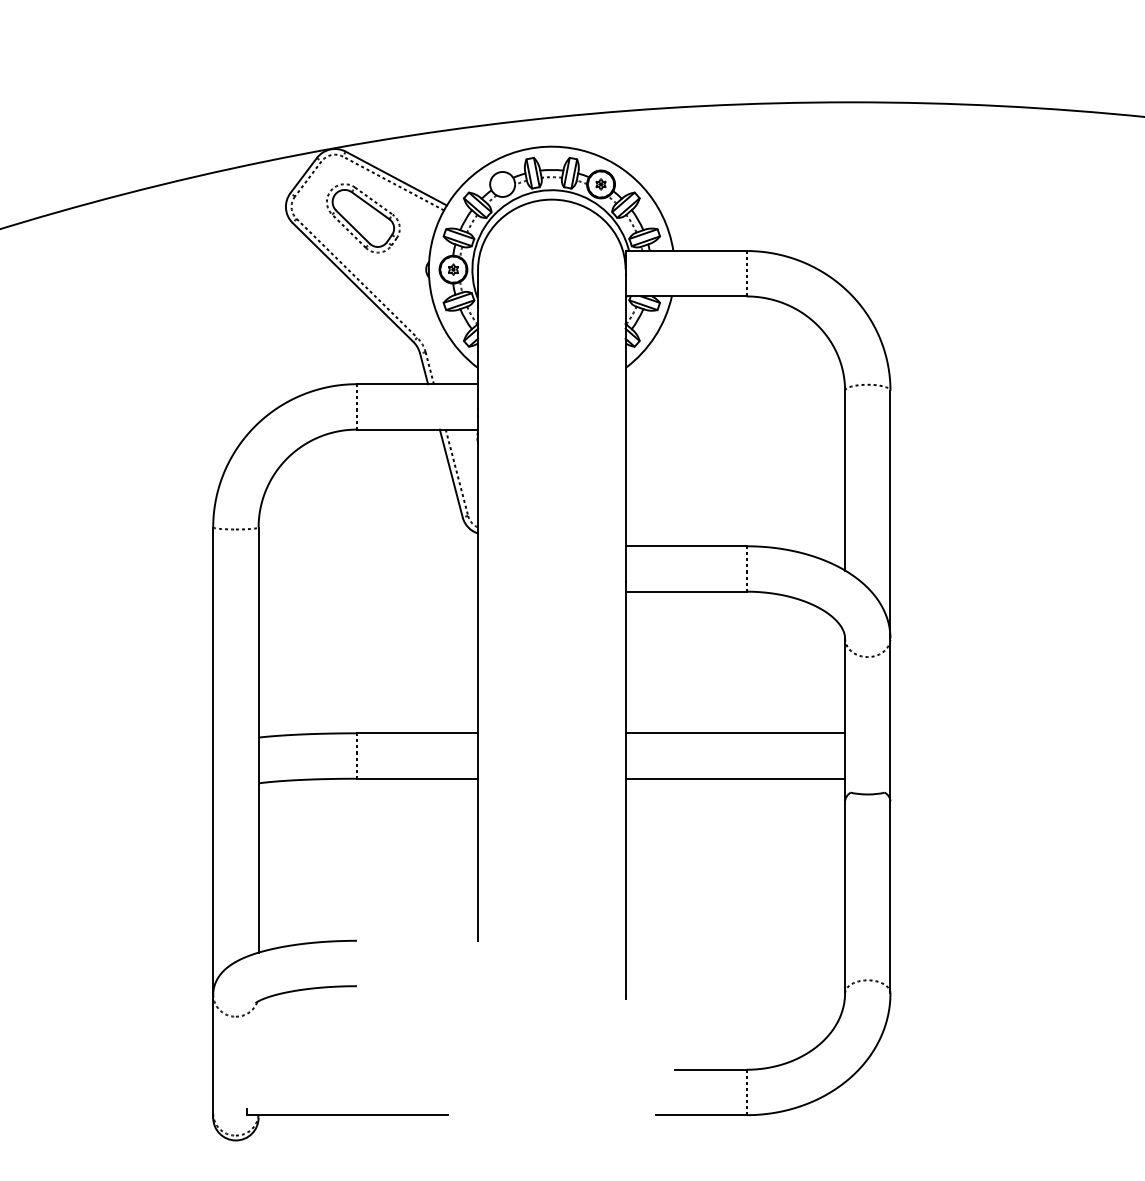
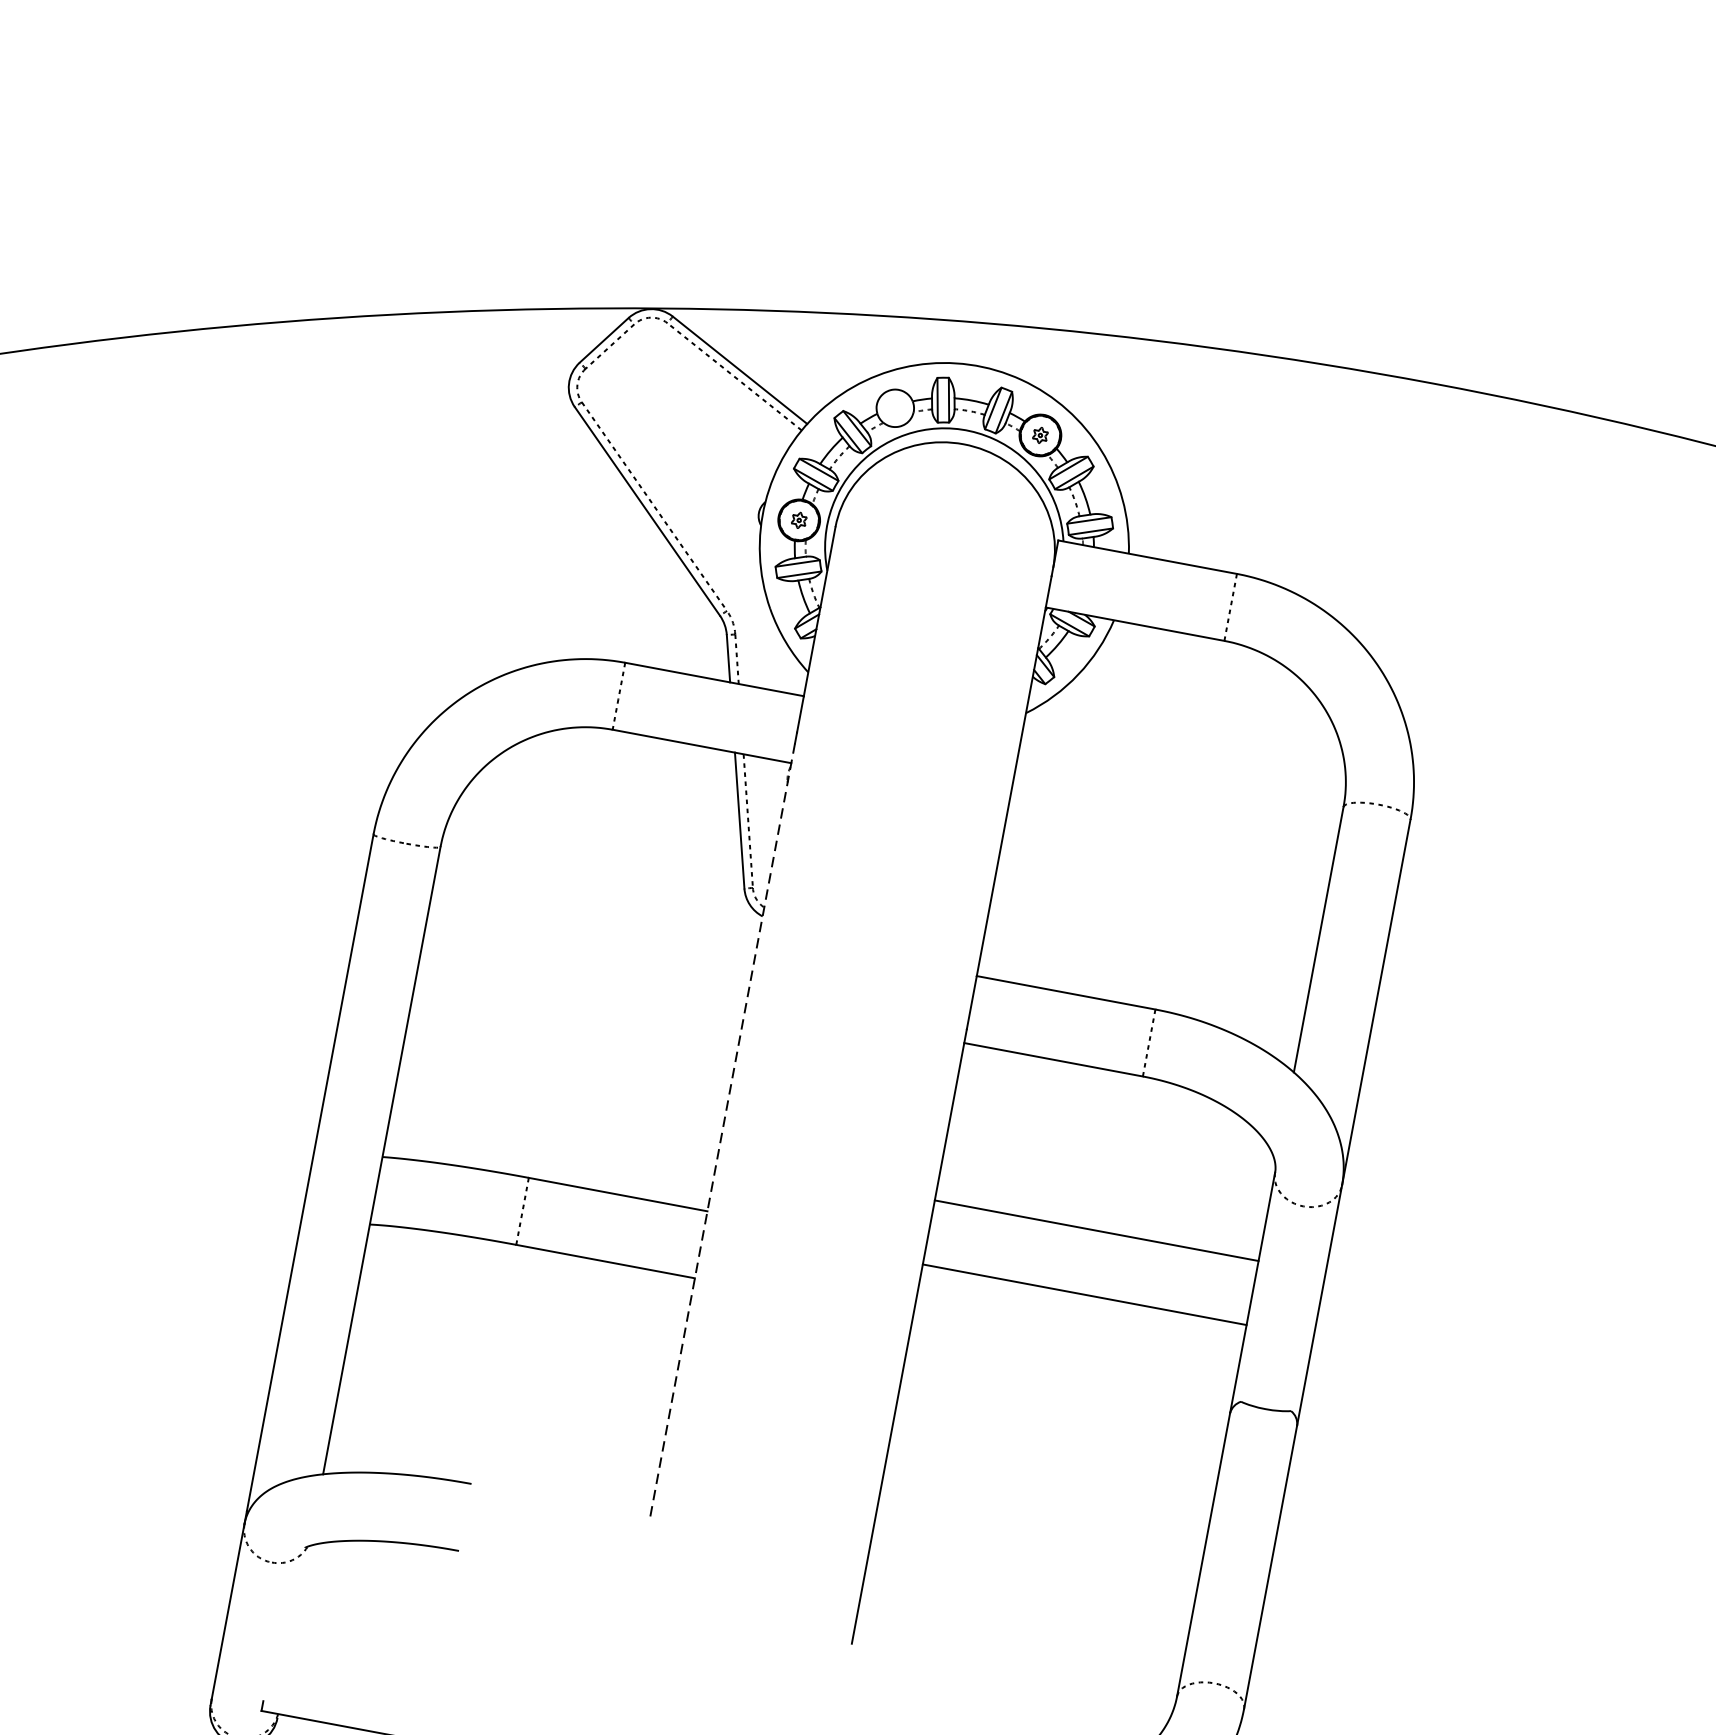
part: (363, 218) -> (680, 420), removed
line: (478, 678) -> (723, 1130), solid -> dashed
line: (735, 733) -> (1096, 1230), moved
line: (735, 778) -> (1085, 1294), moved

